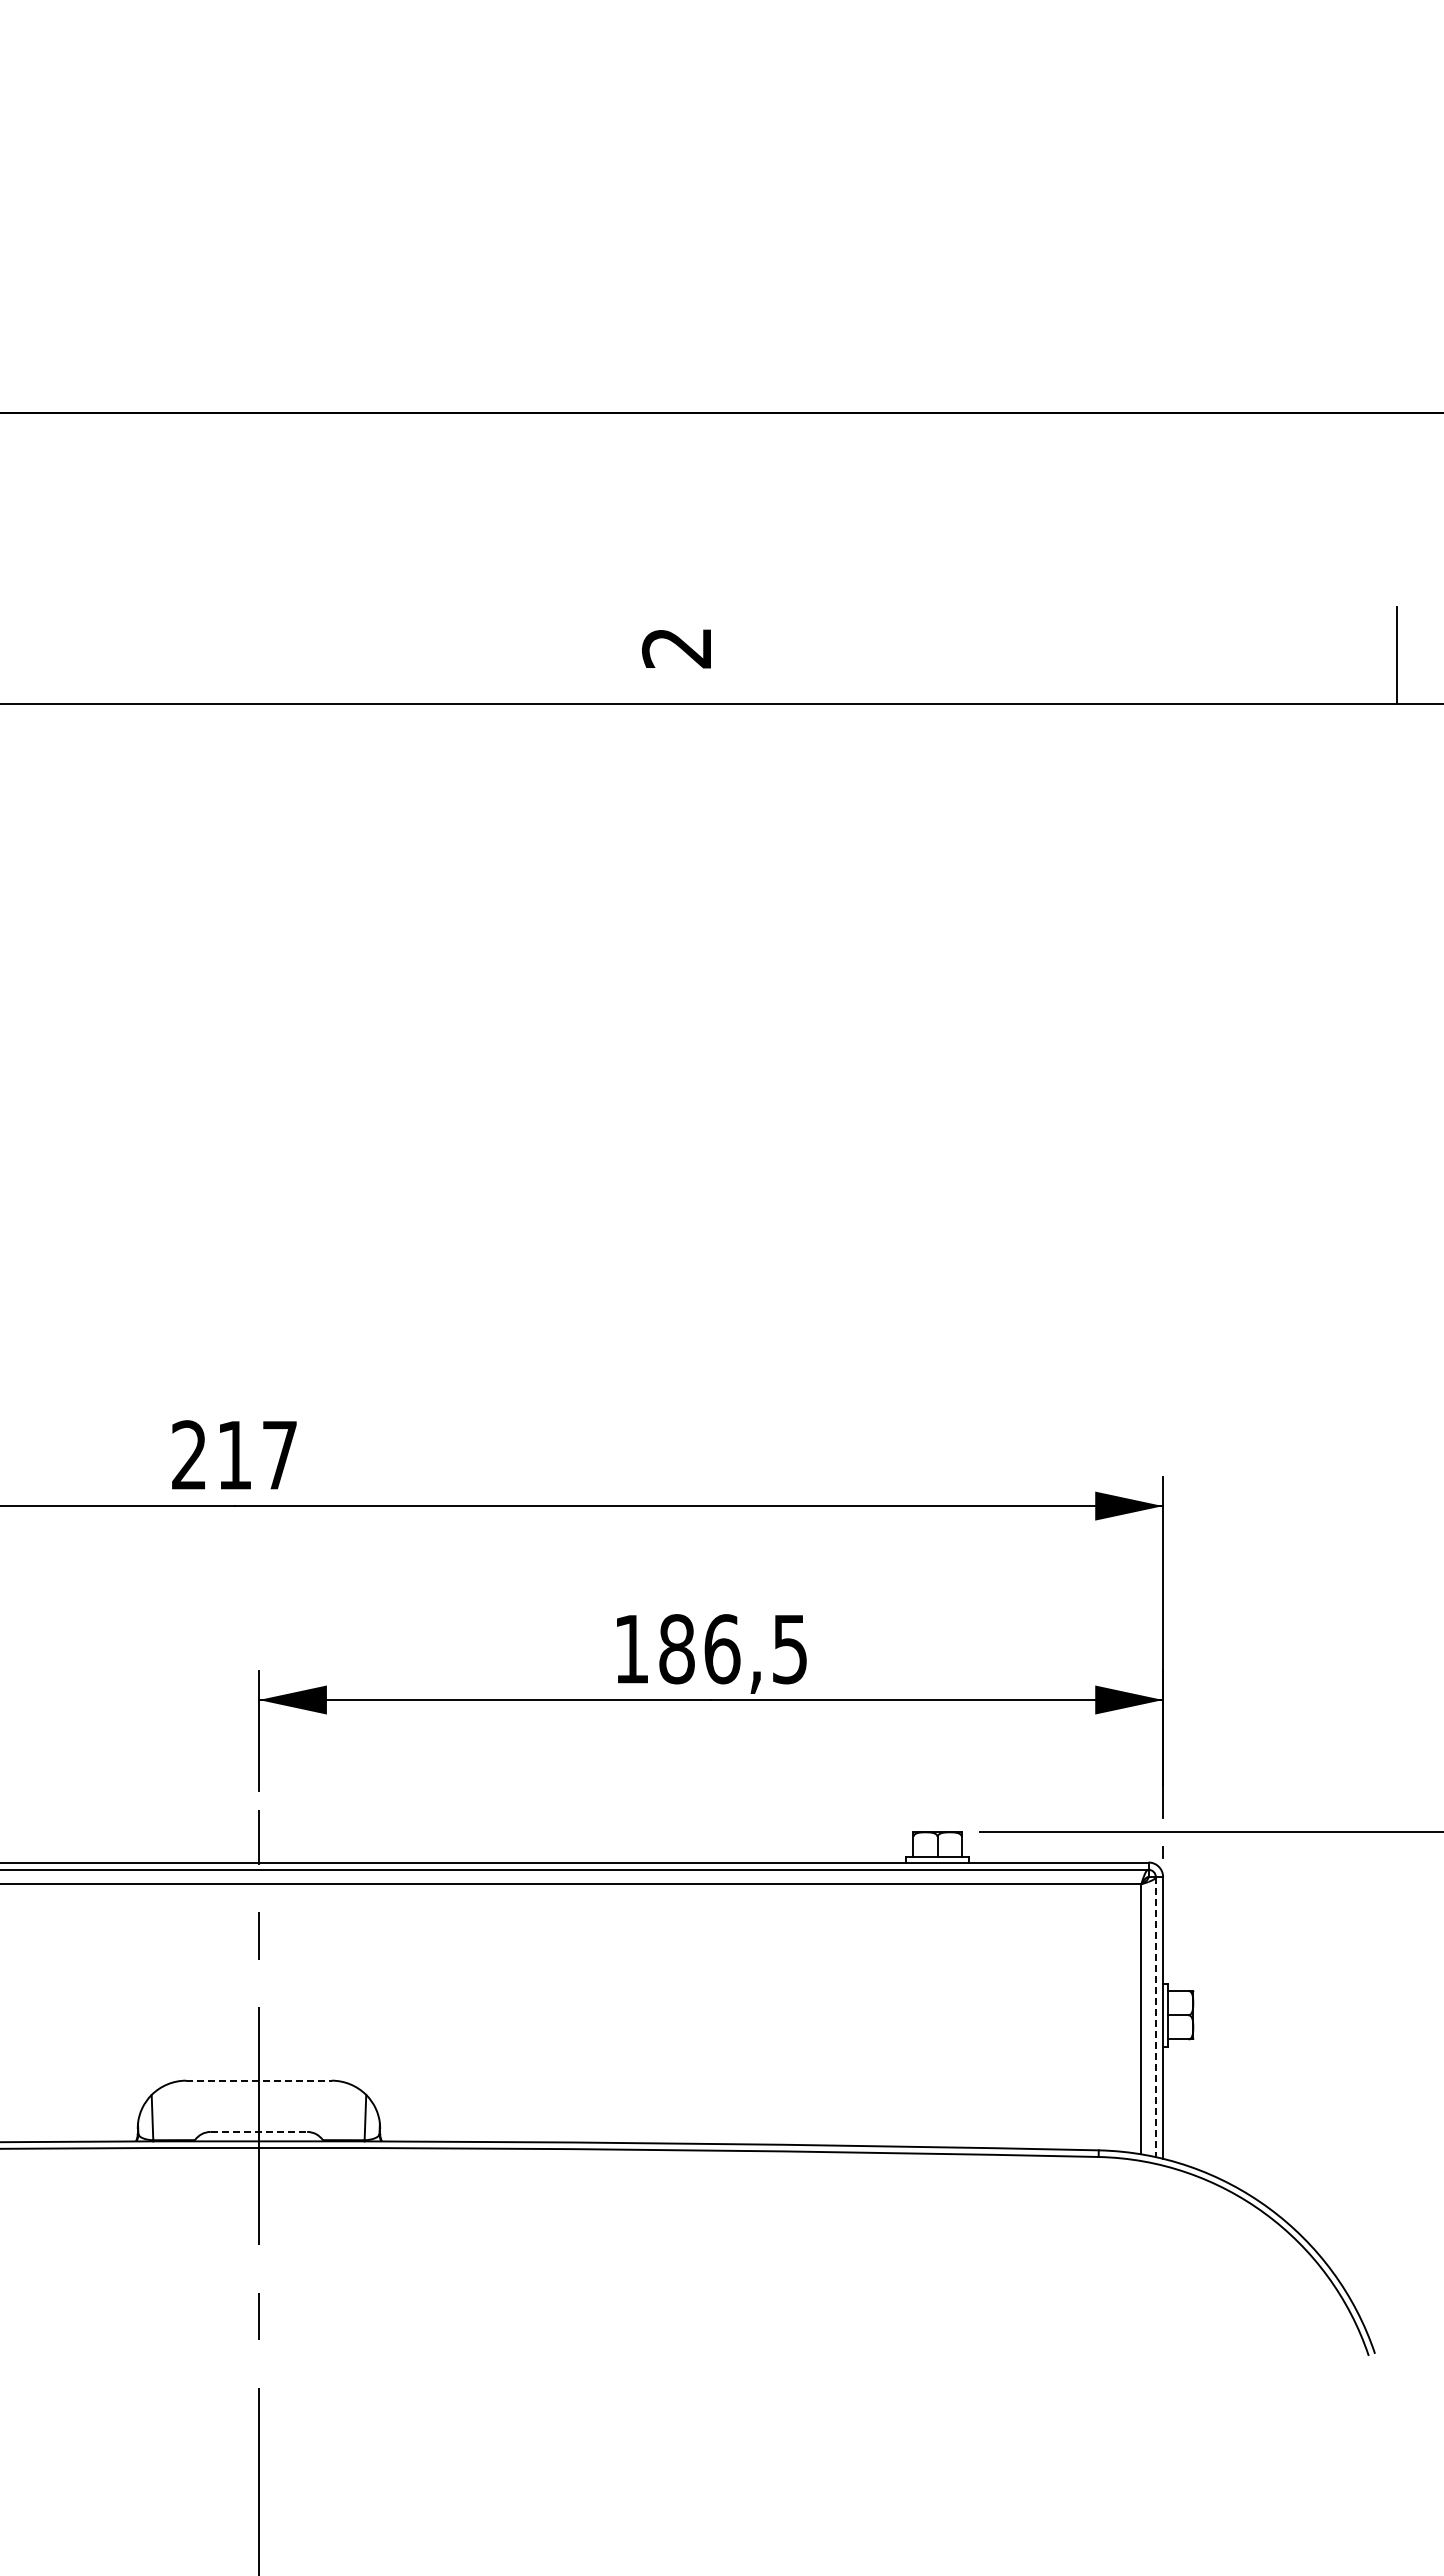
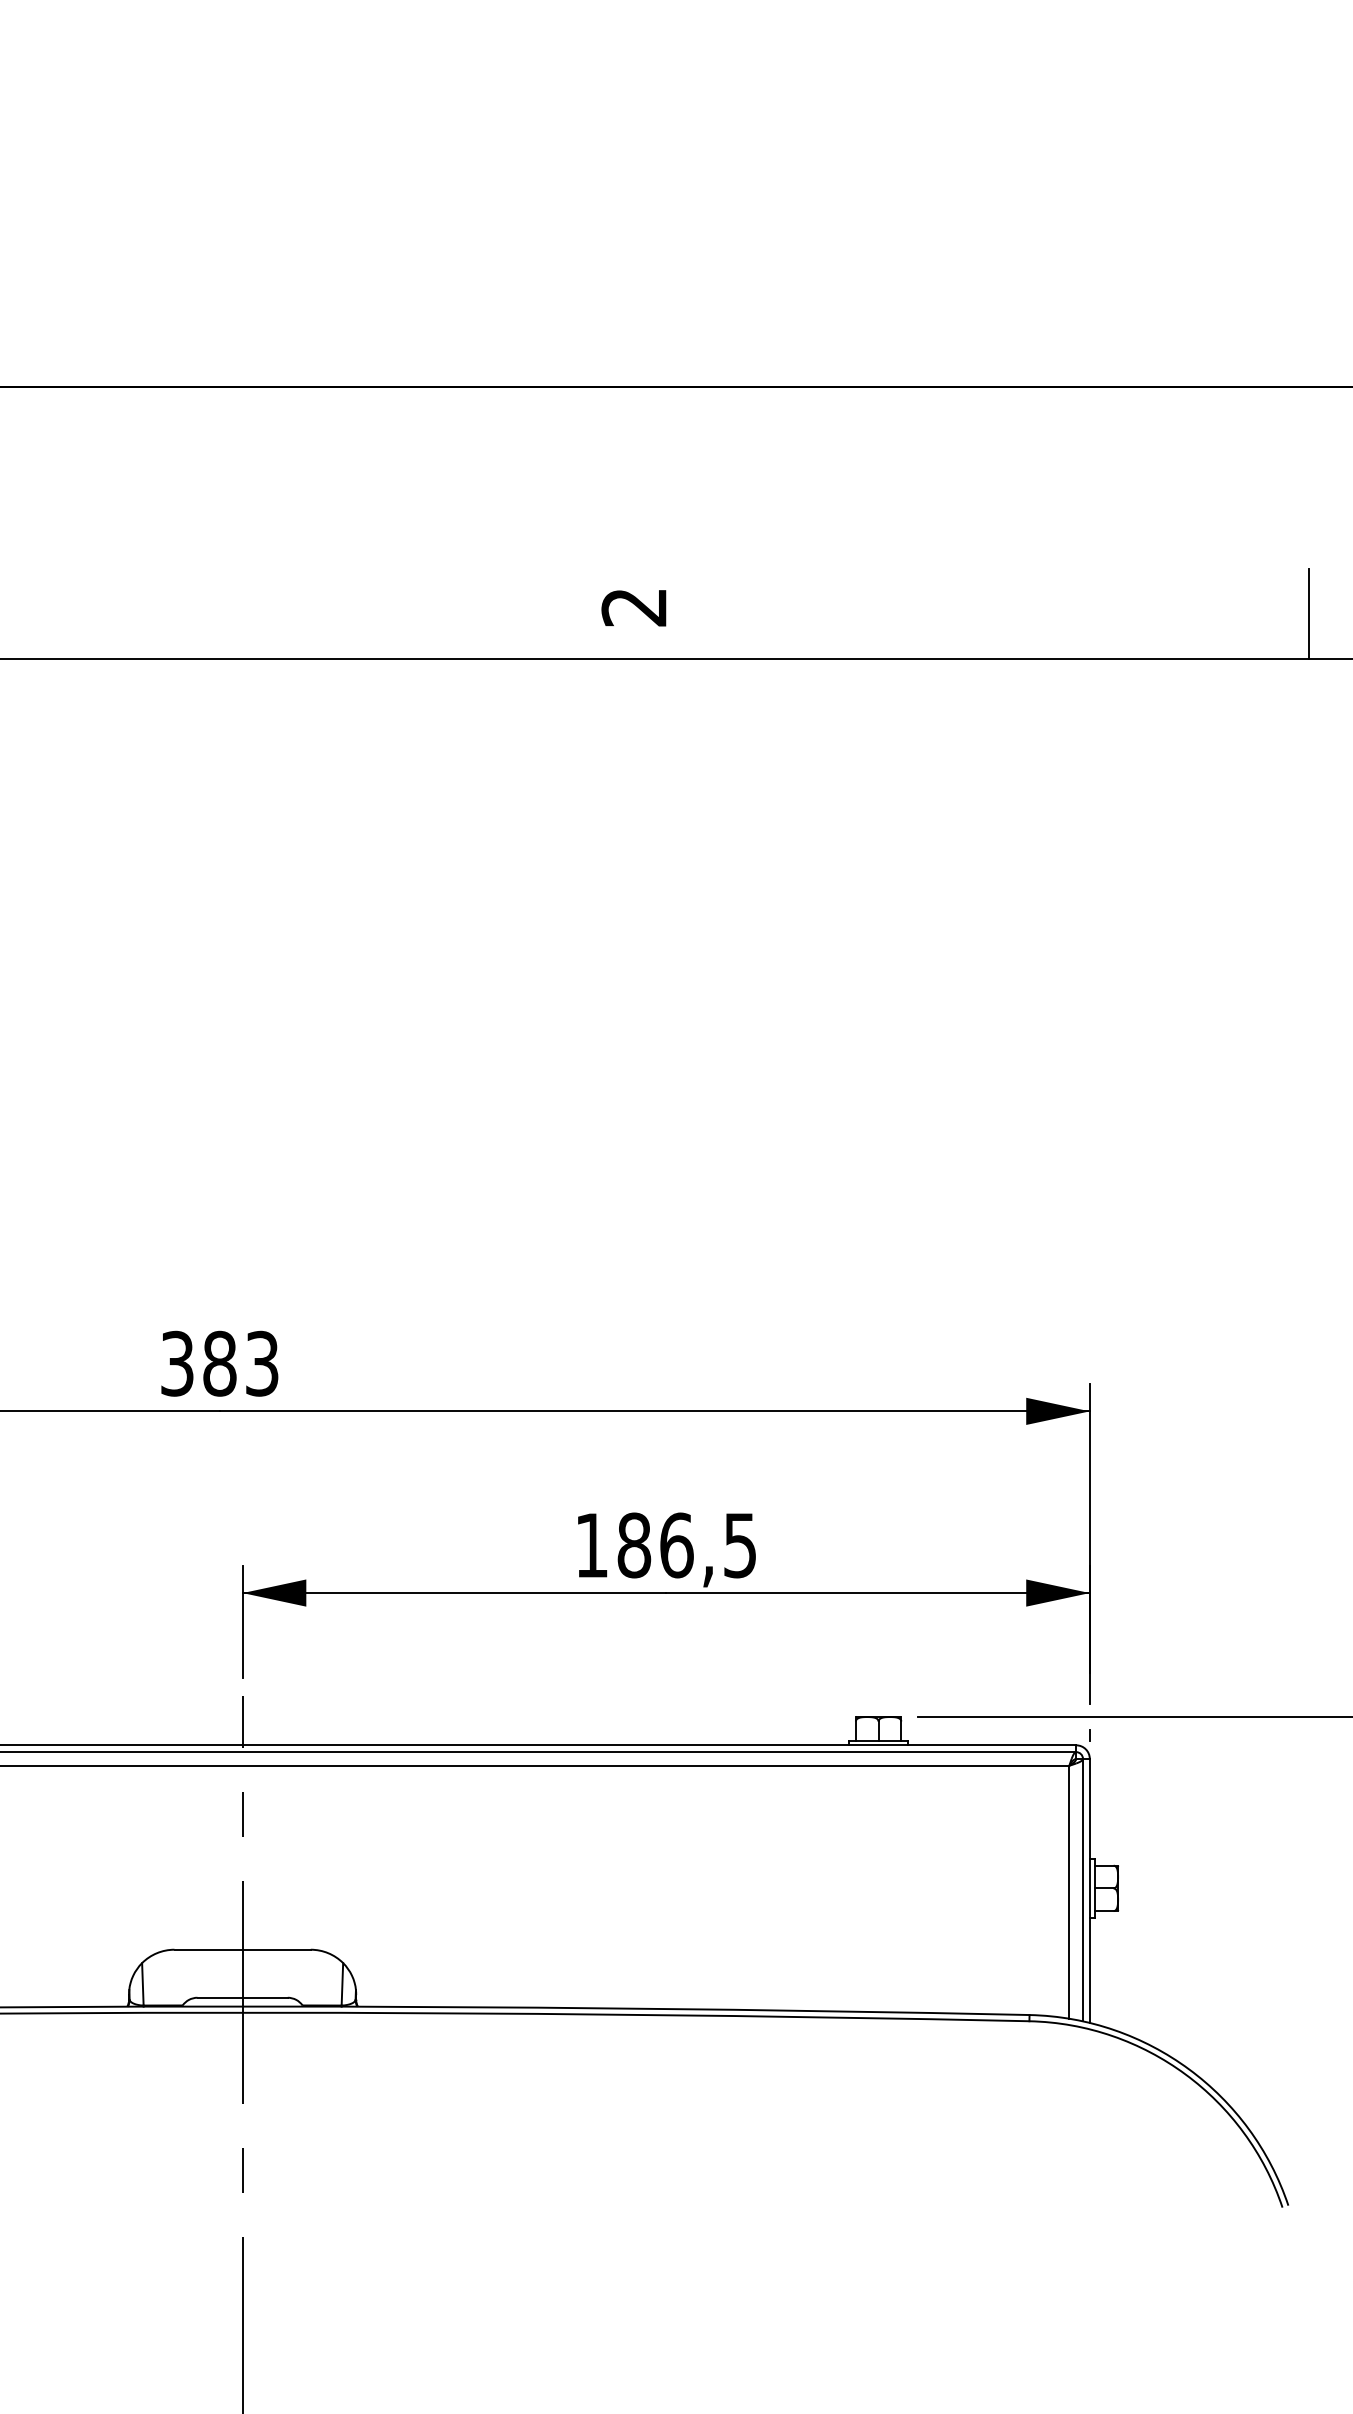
text: (234, 1455) -> (219, 1363), 217 -> 383
line: (1155, 2017) -> (1082, 1890), dashed -> solid
line: (258, 2080) -> (242, 1949), dashed -> solid
line: (259, 2131) -> (243, 1997), dashed -> solid

